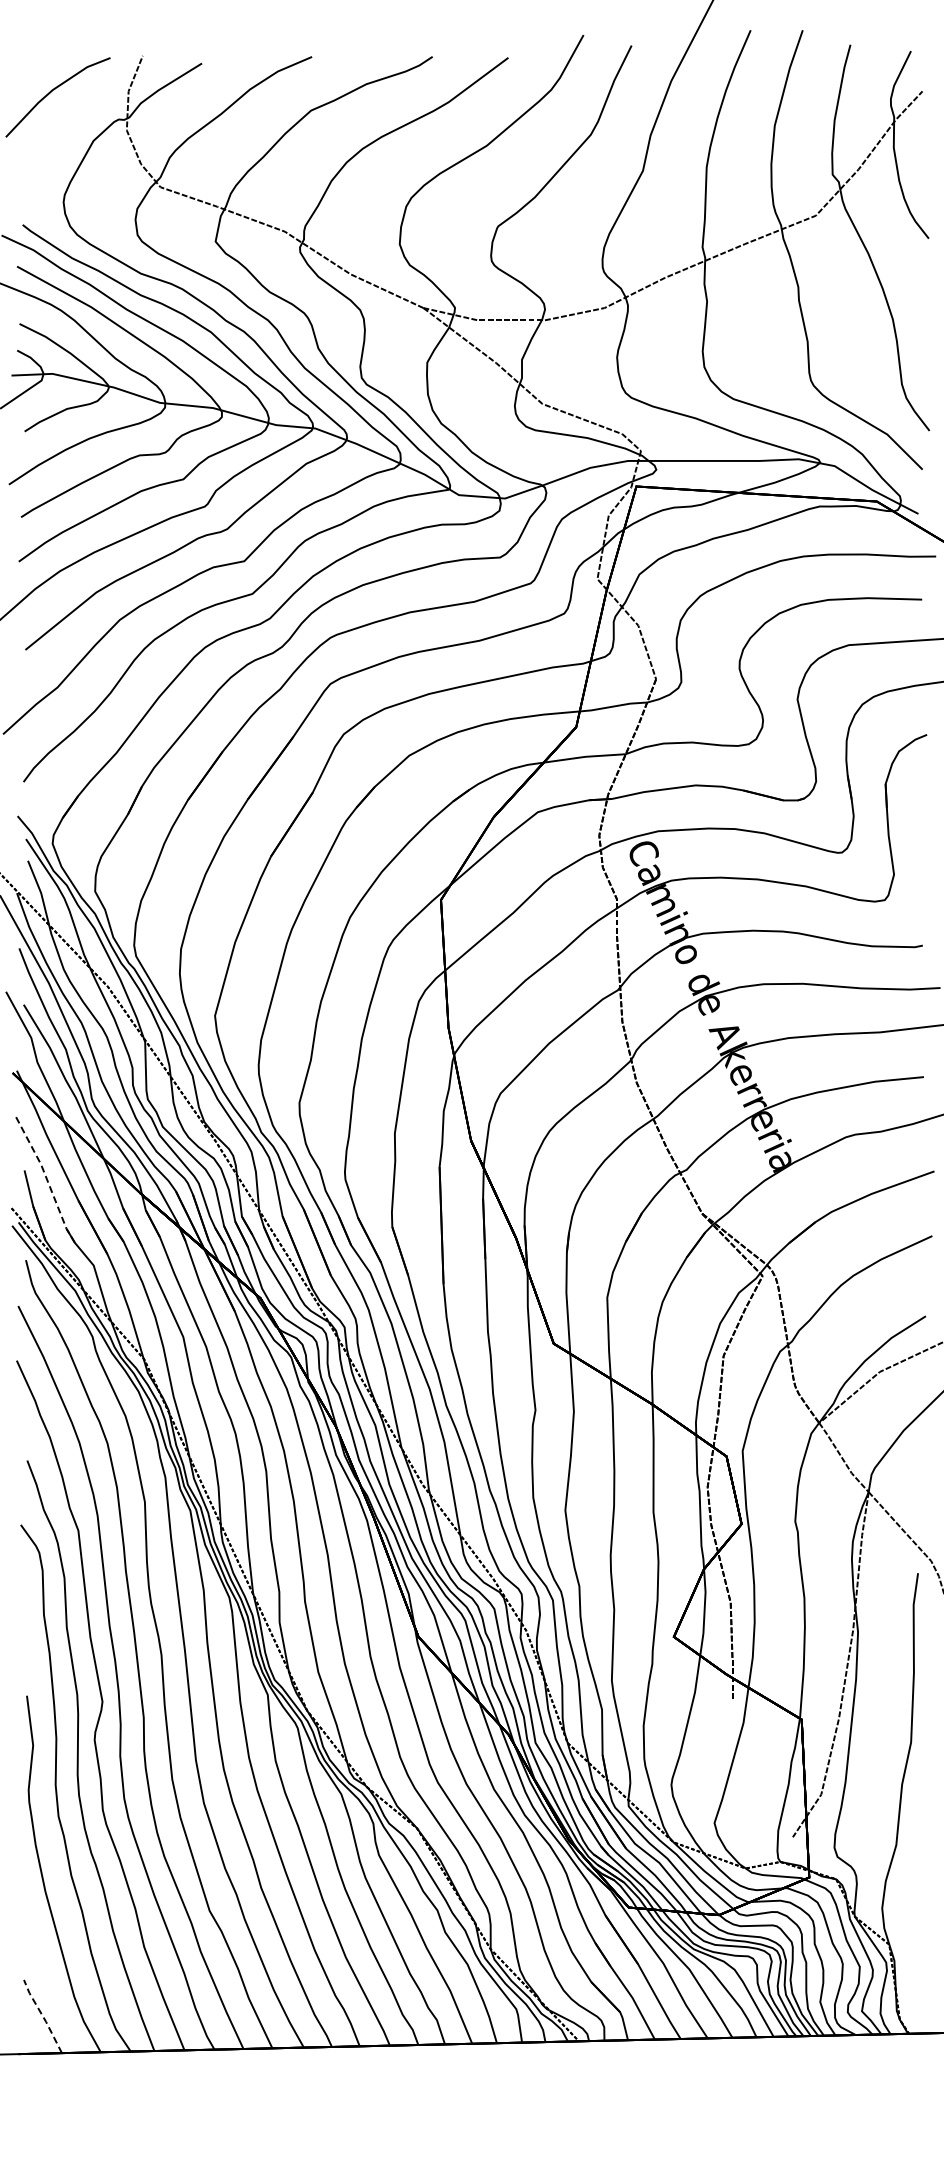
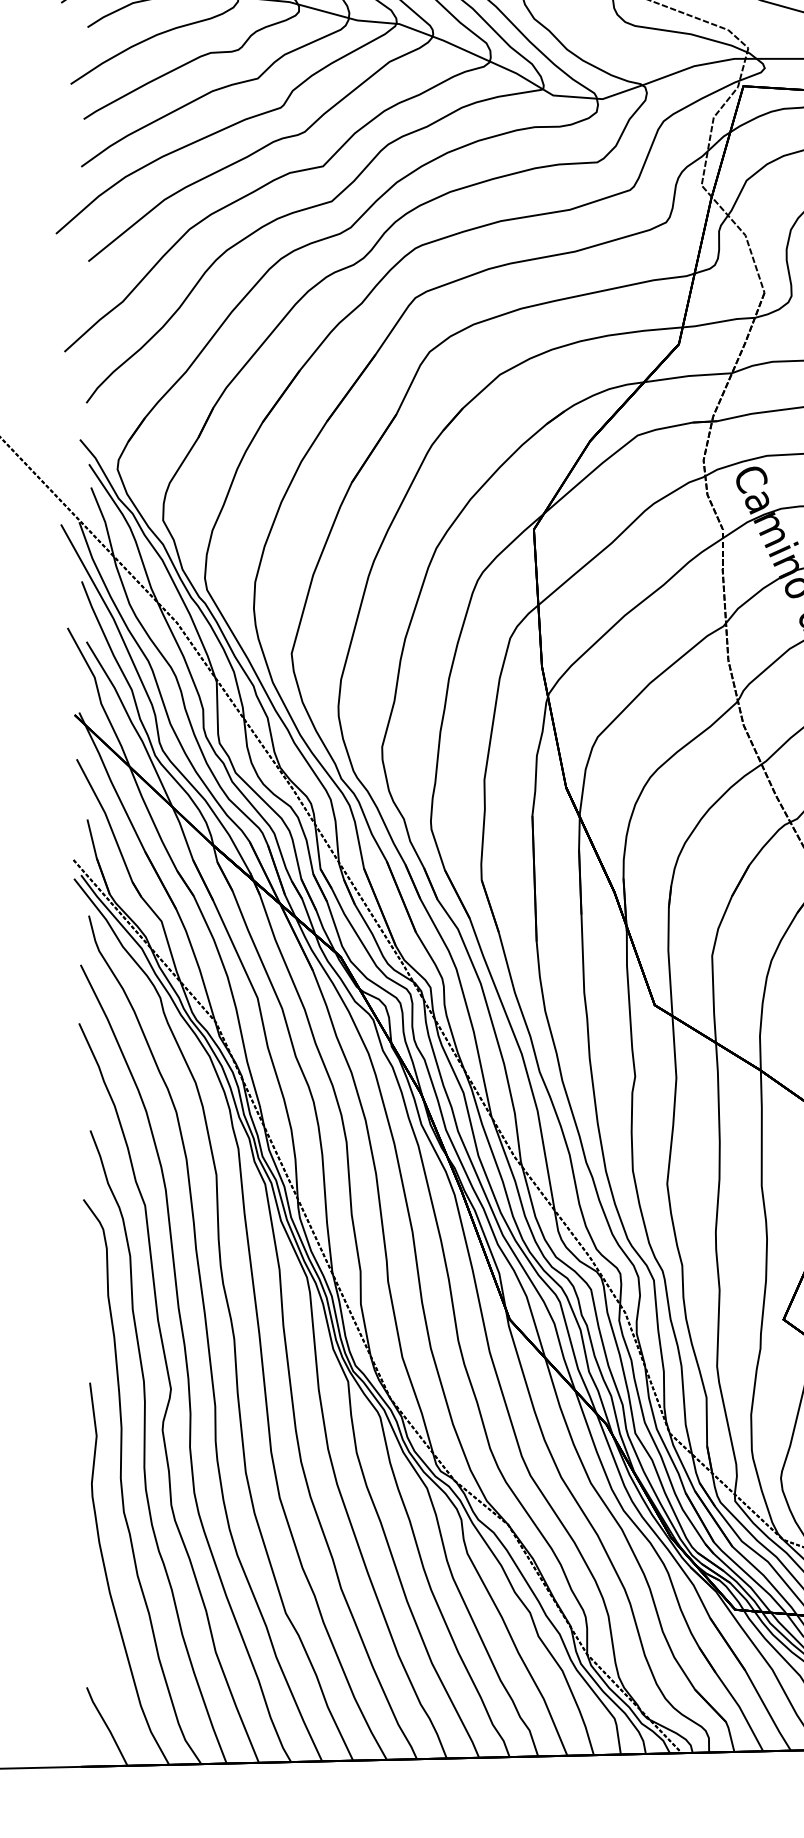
line: (46, 1178) -> (110, 828), dashed -> solid
line: (43, 2016) -> (107, 1726), dashed -> solid

